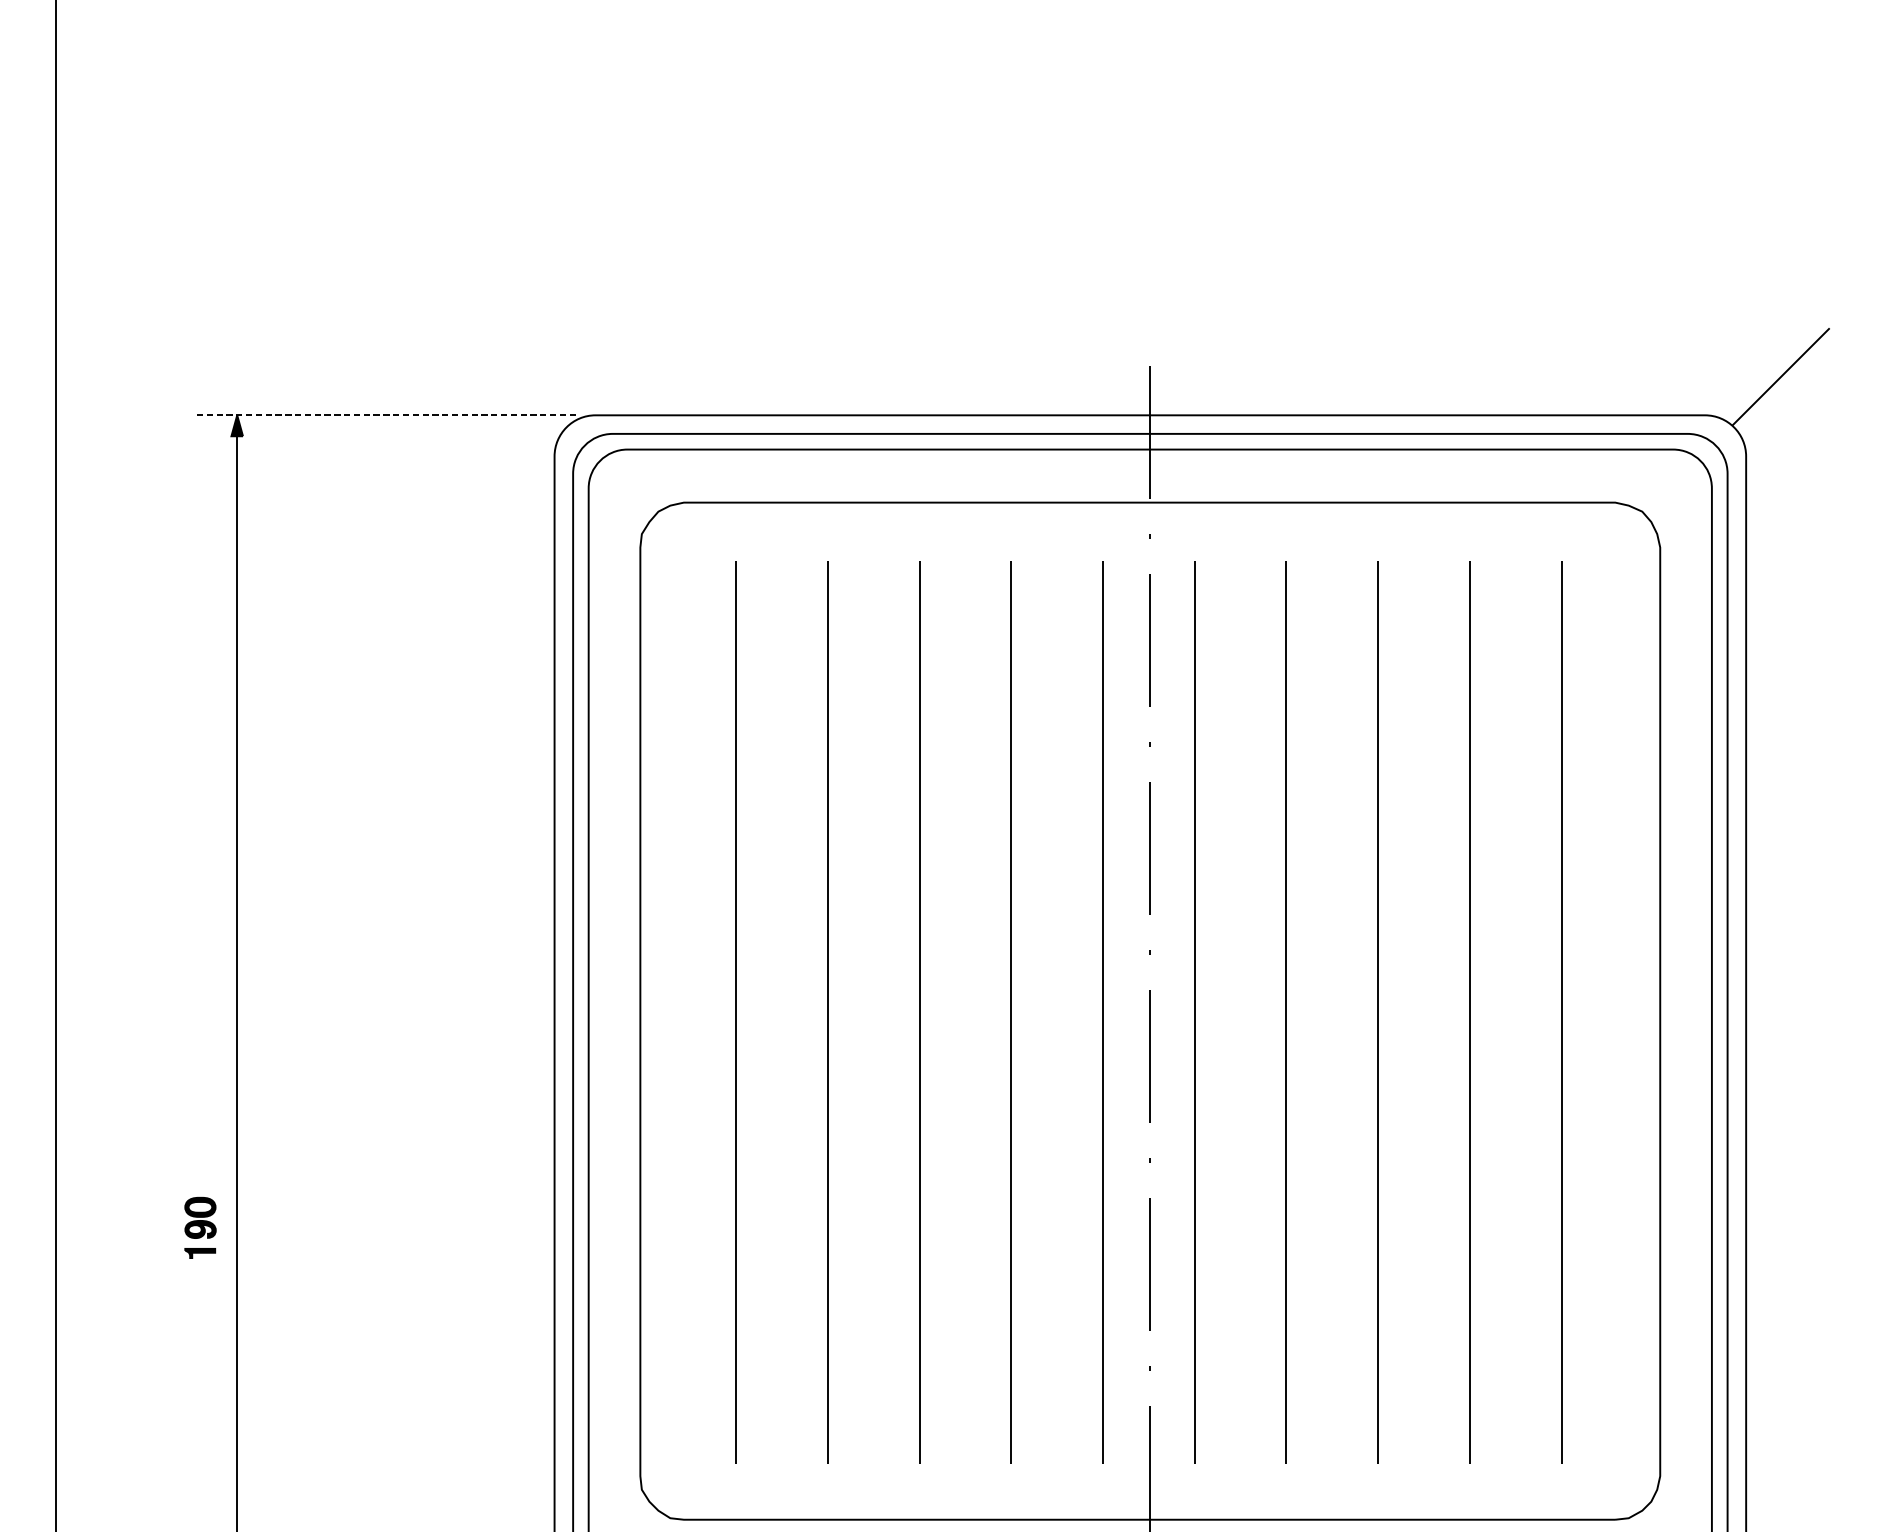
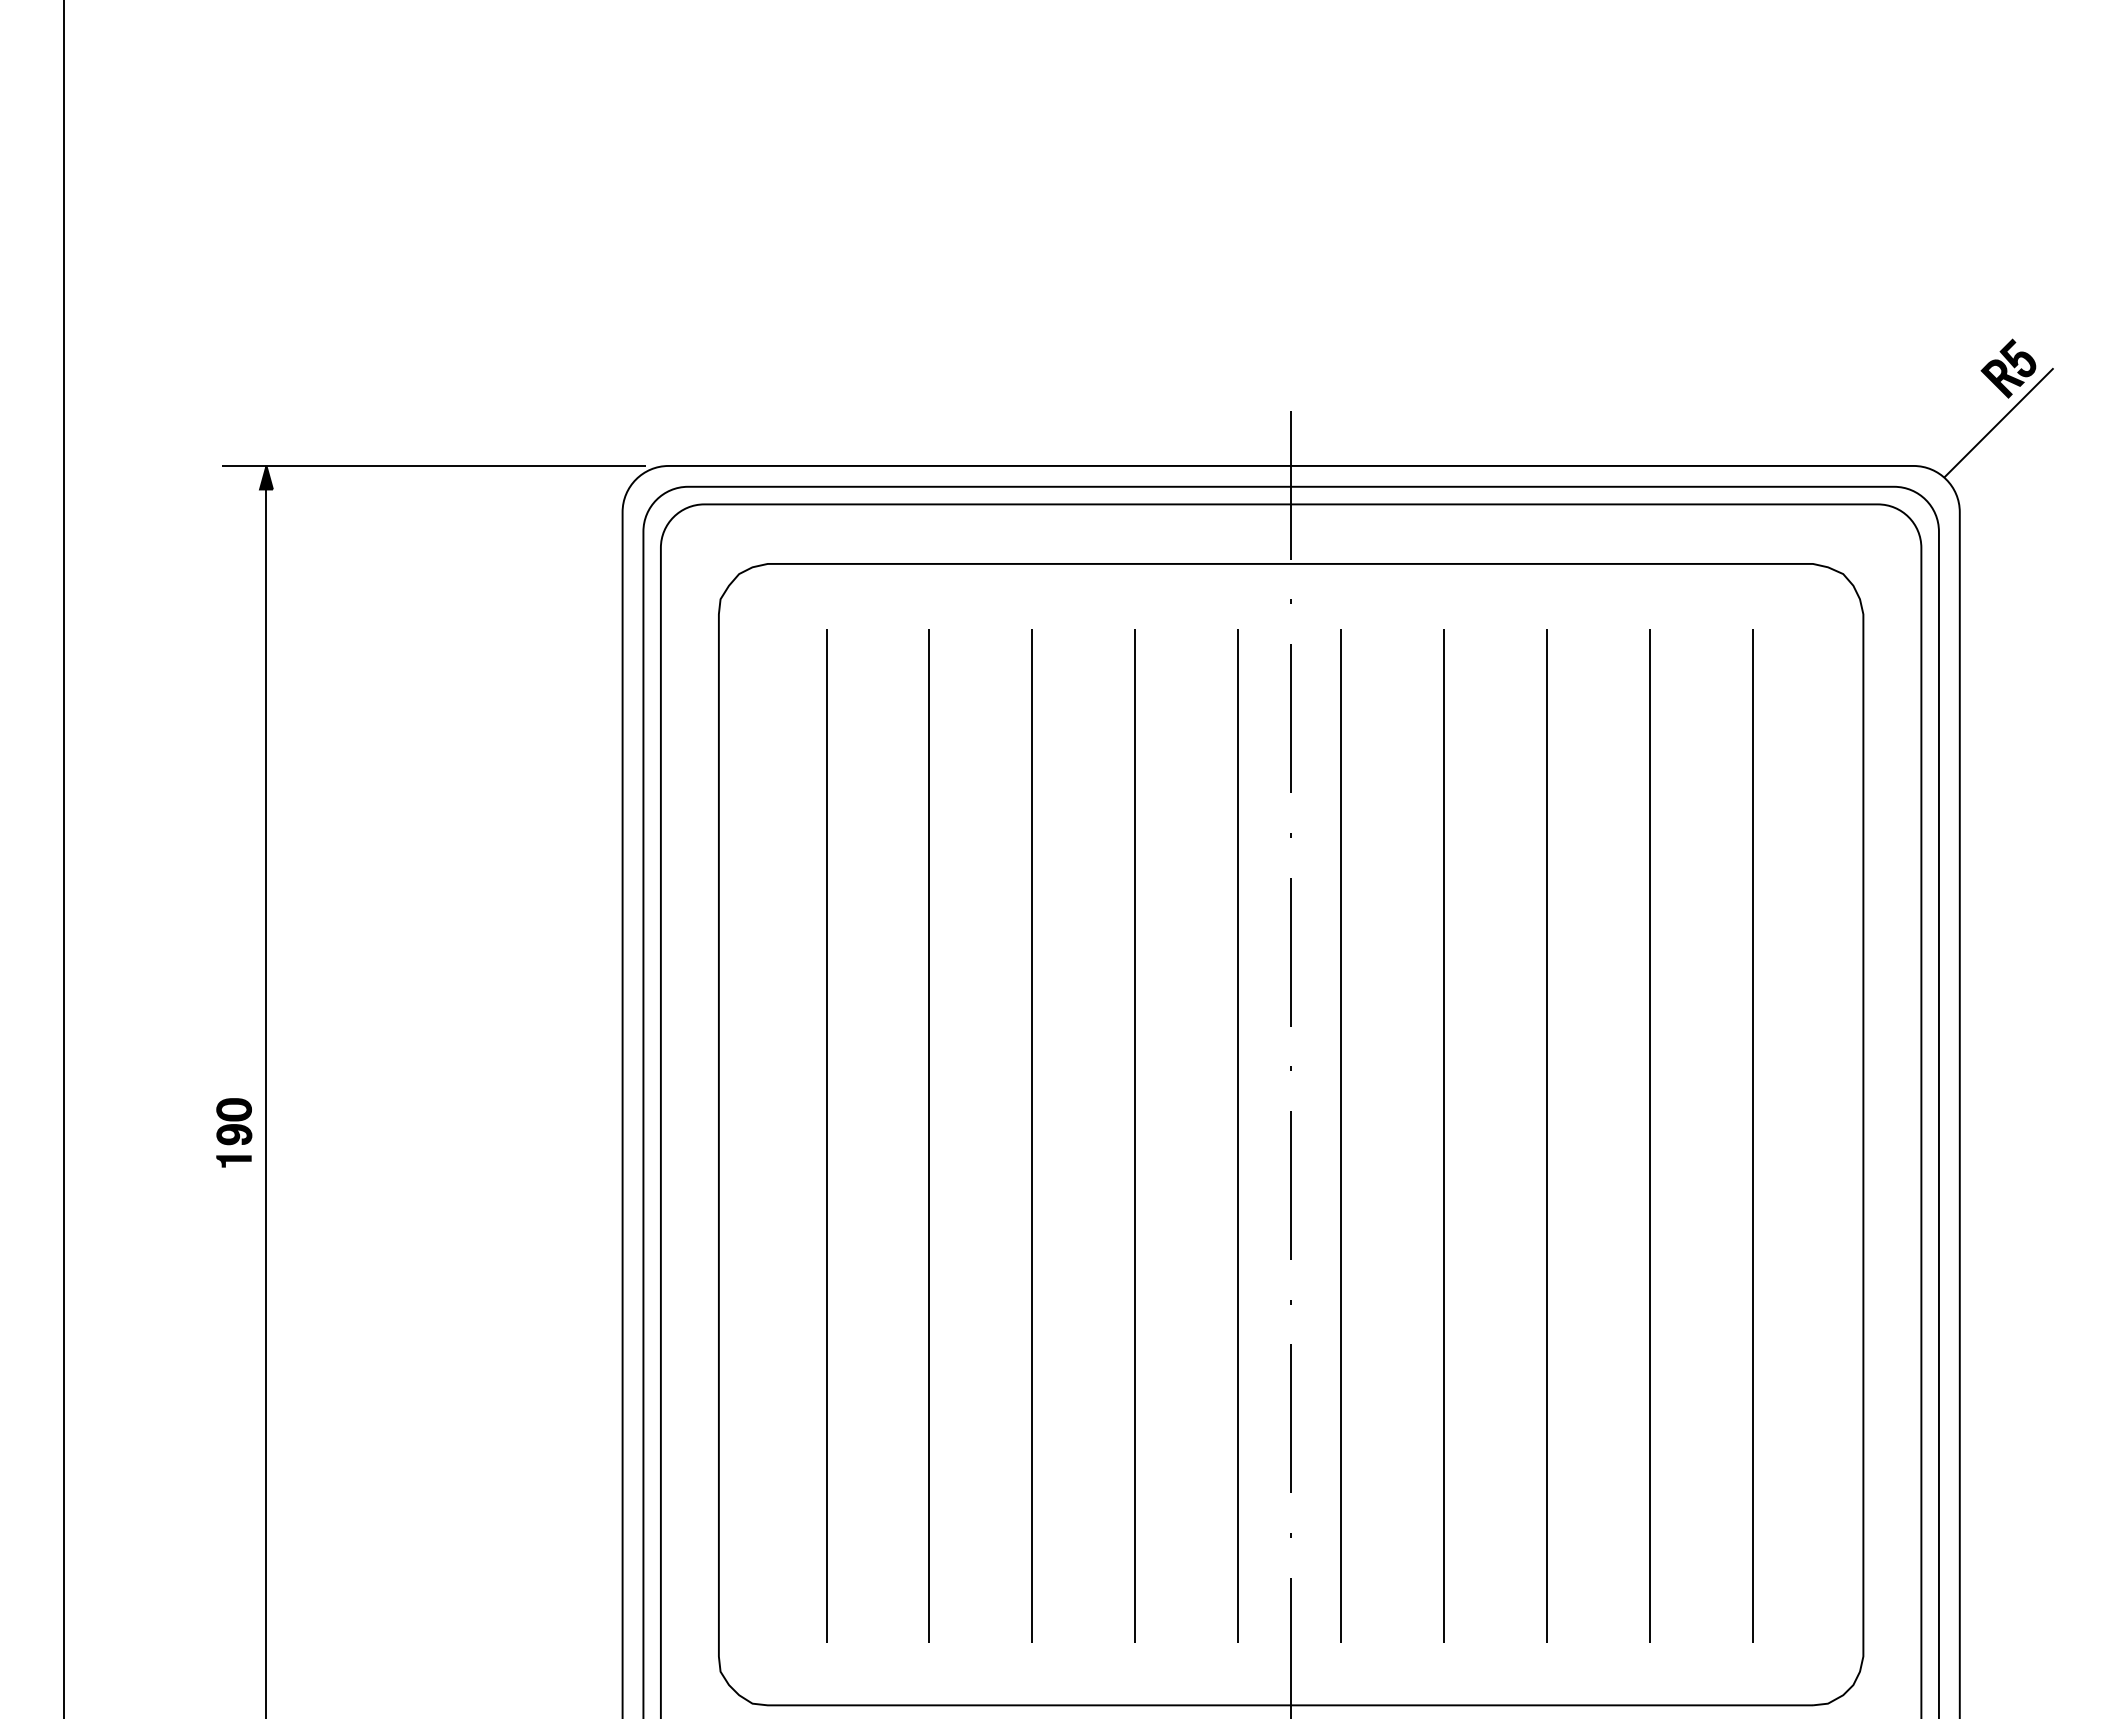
part: (1789, 328) -> (2008, 368), added
line: (386, 414) -> (433, 465), dashed -> solid
part: (200, 1227) -> (234, 1132), moved

